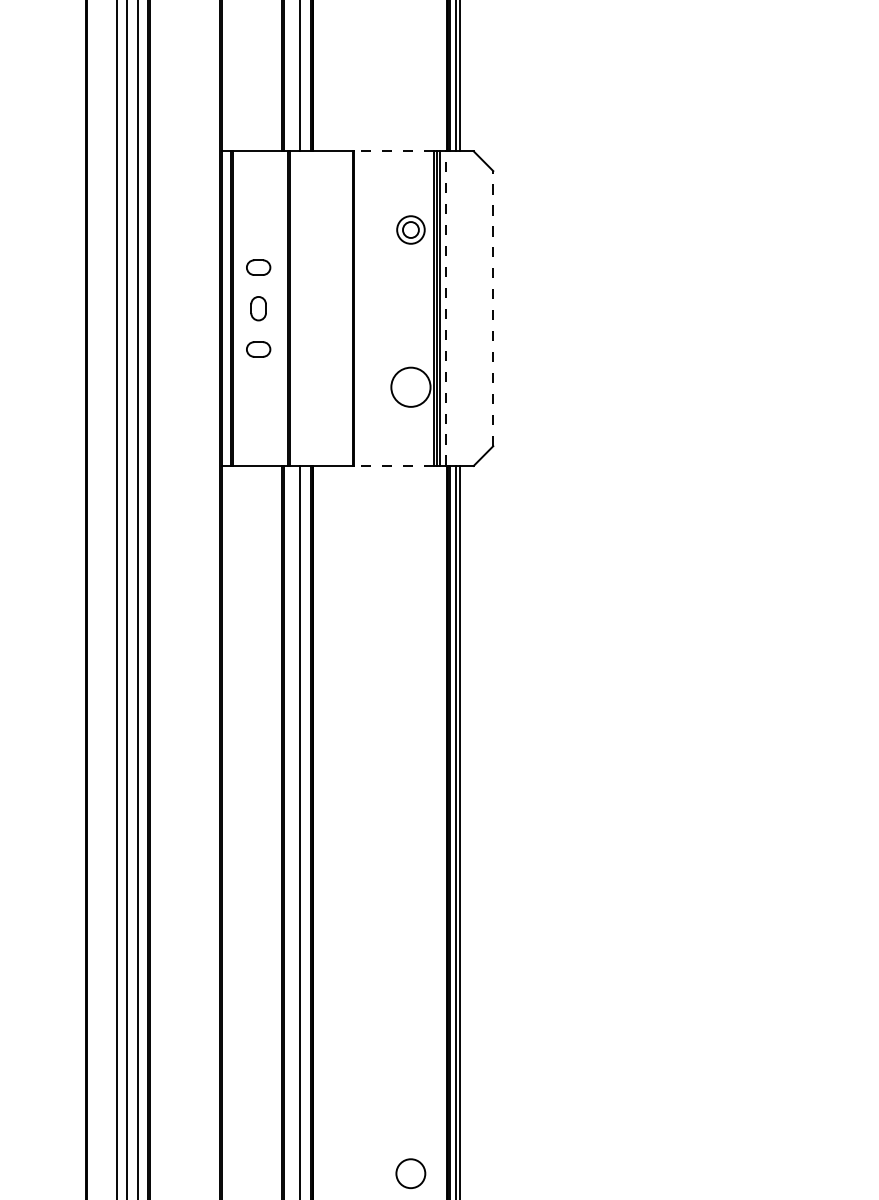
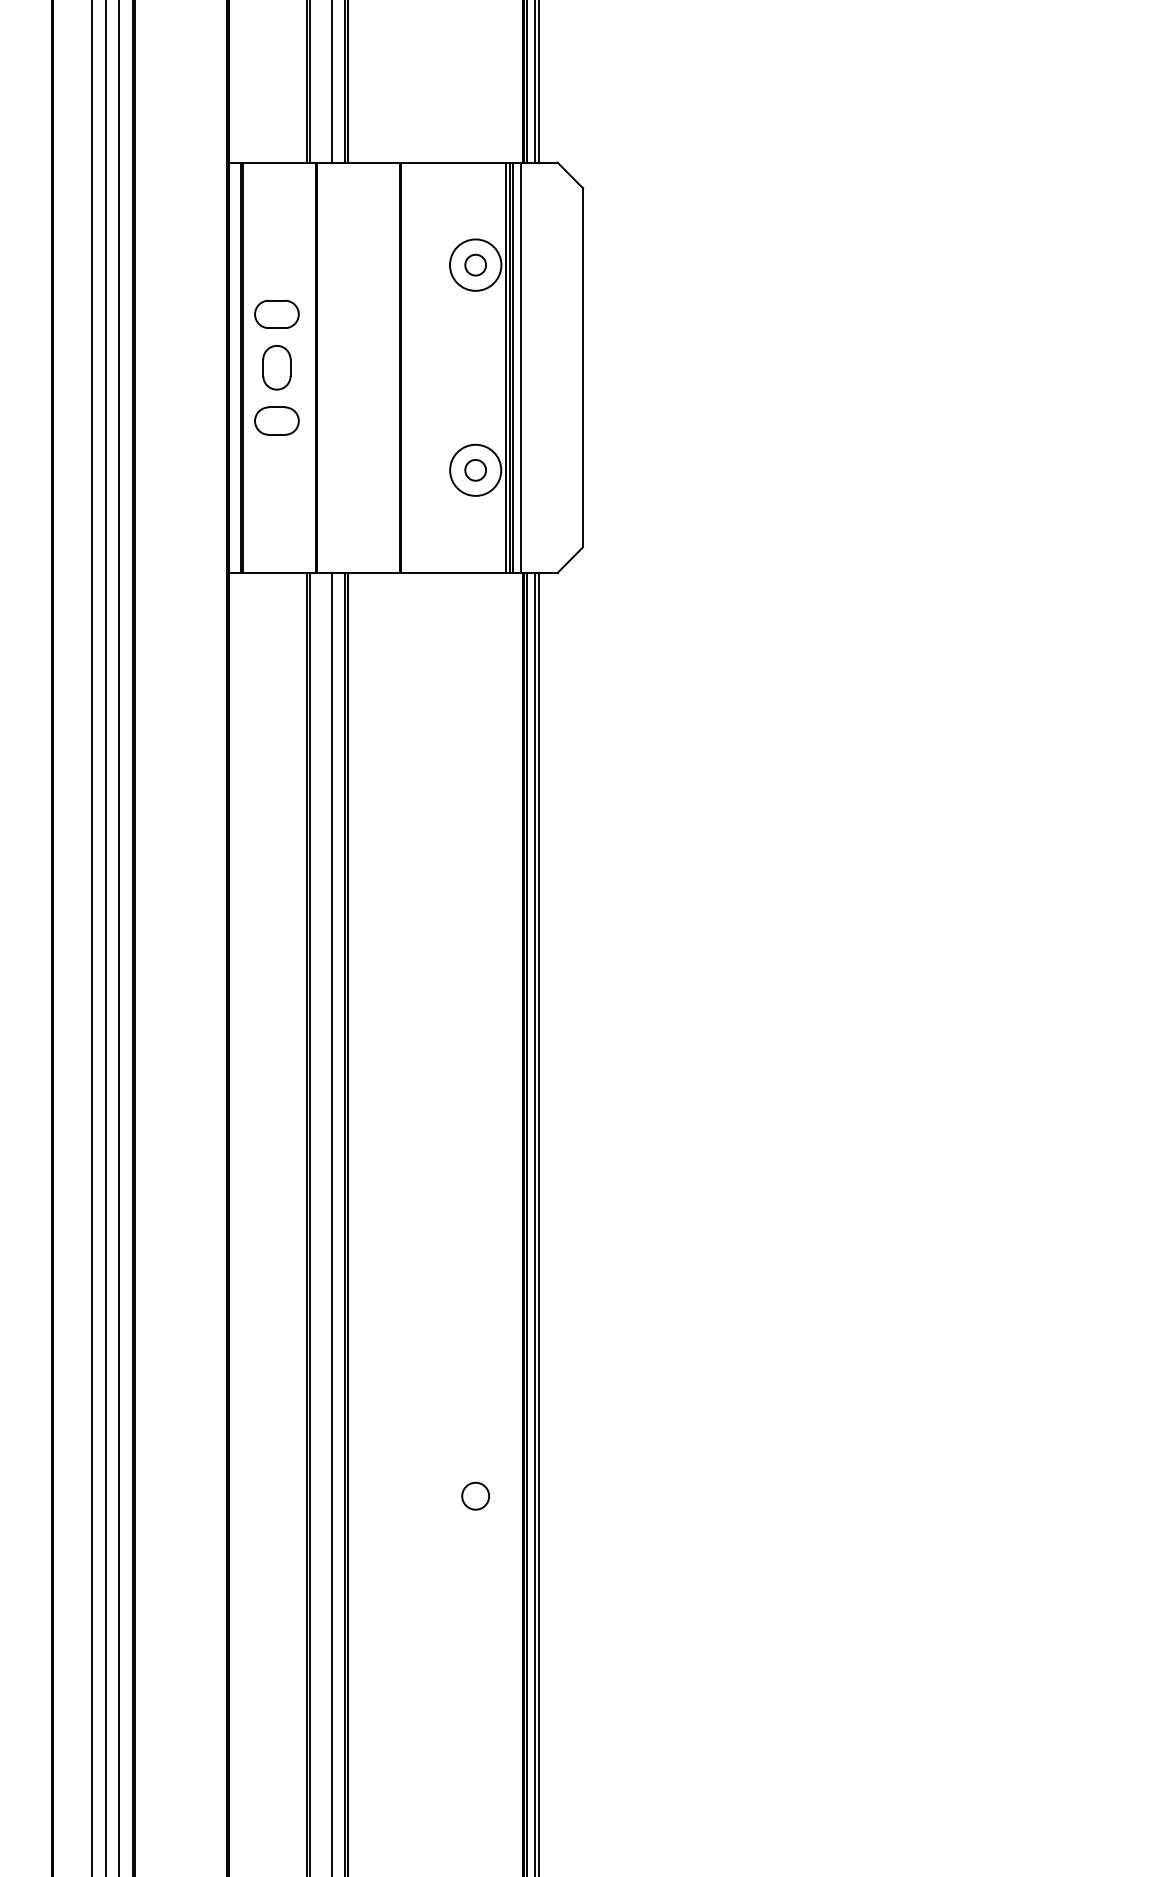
line: (393, 151) -> (453, 162), dashed -> solid
circle: (410, 229) -> (475, 264), size x1.43
part: (258, 267) -> (276, 313), size x1.43
part: (258, 308) -> (276, 367), size x1.43
line: (445, 308) -> (520, 367), dashed -> solid
line: (493, 308) -> (583, 367), dashed -> solid
part: (258, 349) -> (276, 420), size x1.43
circle: (410, 387) -> (475, 470), added
line: (393, 465) -> (453, 572), dashed -> solid
circle: (410, 1173) -> (475, 1495), size x0.71

